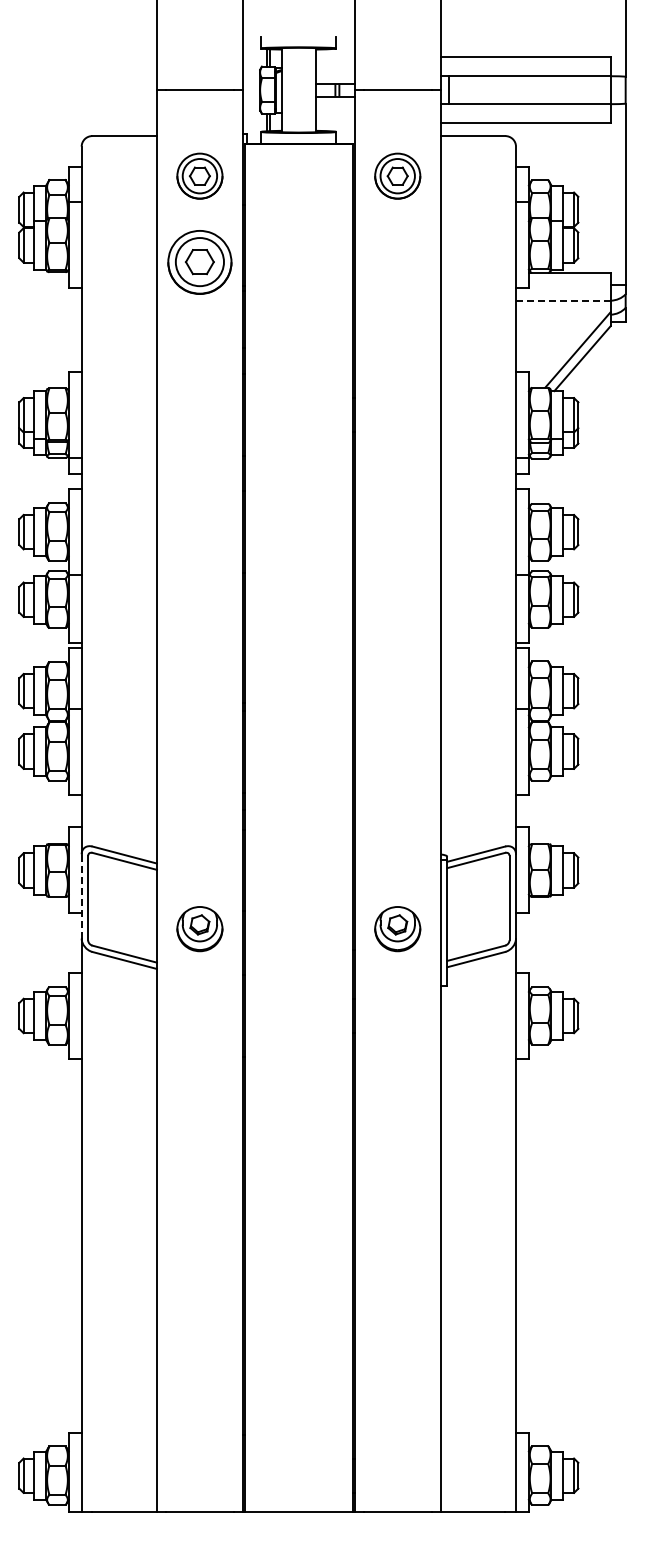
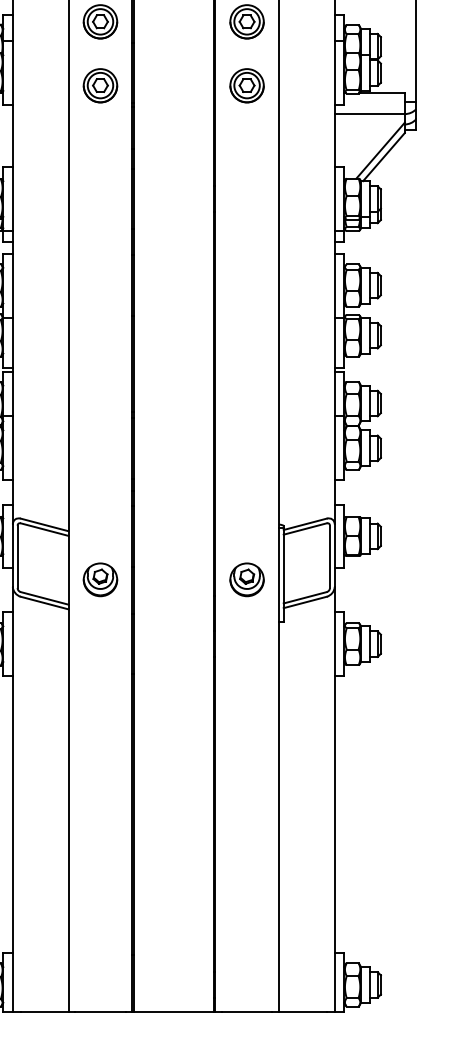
part: (199, 262) -> (100, 85), size x0.71
part: (397, 262) -> (246, 85), added
line: (563, 300) -> (369, 113), dashed -> solid
line: (81, 895) -> (12, 554), dashed -> solid

